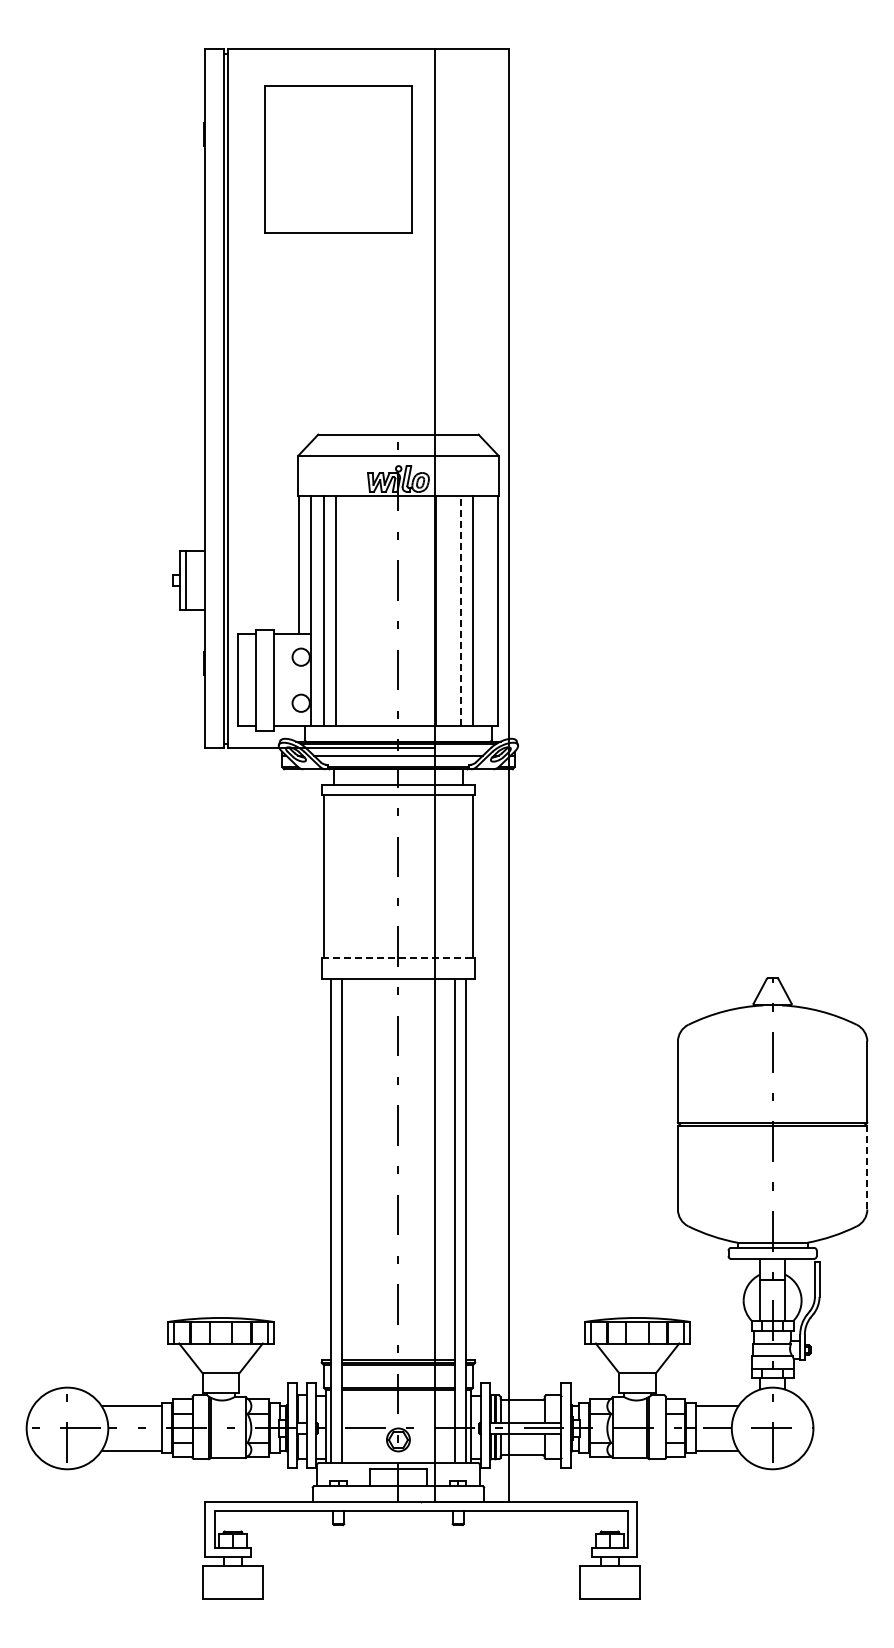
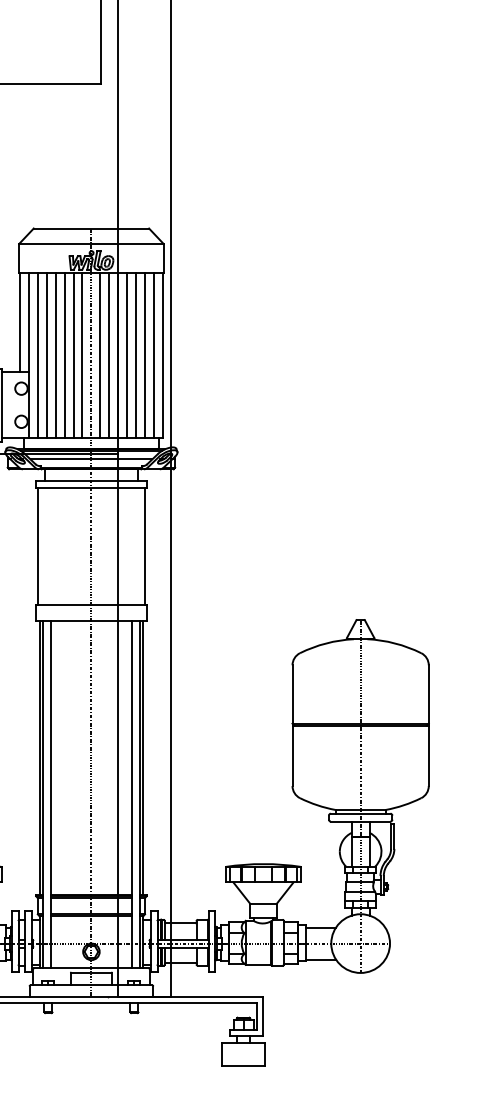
line: (460, 610) -> (136, 355), dashed -> solid
line: (348, 611) -> (55, 355), added
line: (361, 611) -> (64, 355), added
line: (373, 611) -> (73, 355), added
line: (385, 611) -> (82, 355), added
line: (410, 611) -> (100, 355), added
line: (423, 611) -> (109, 355), added
line: (448, 611) -> (127, 355), added
line: (485, 611) -> (154, 355), added
line: (398, 958) -> (91, 605), dashed -> solid
line: (867, 1167) -> (428, 755), dashed -> solid
line: (326, 1169) -> (39, 757), added
line: (470, 1169) -> (143, 757), added

